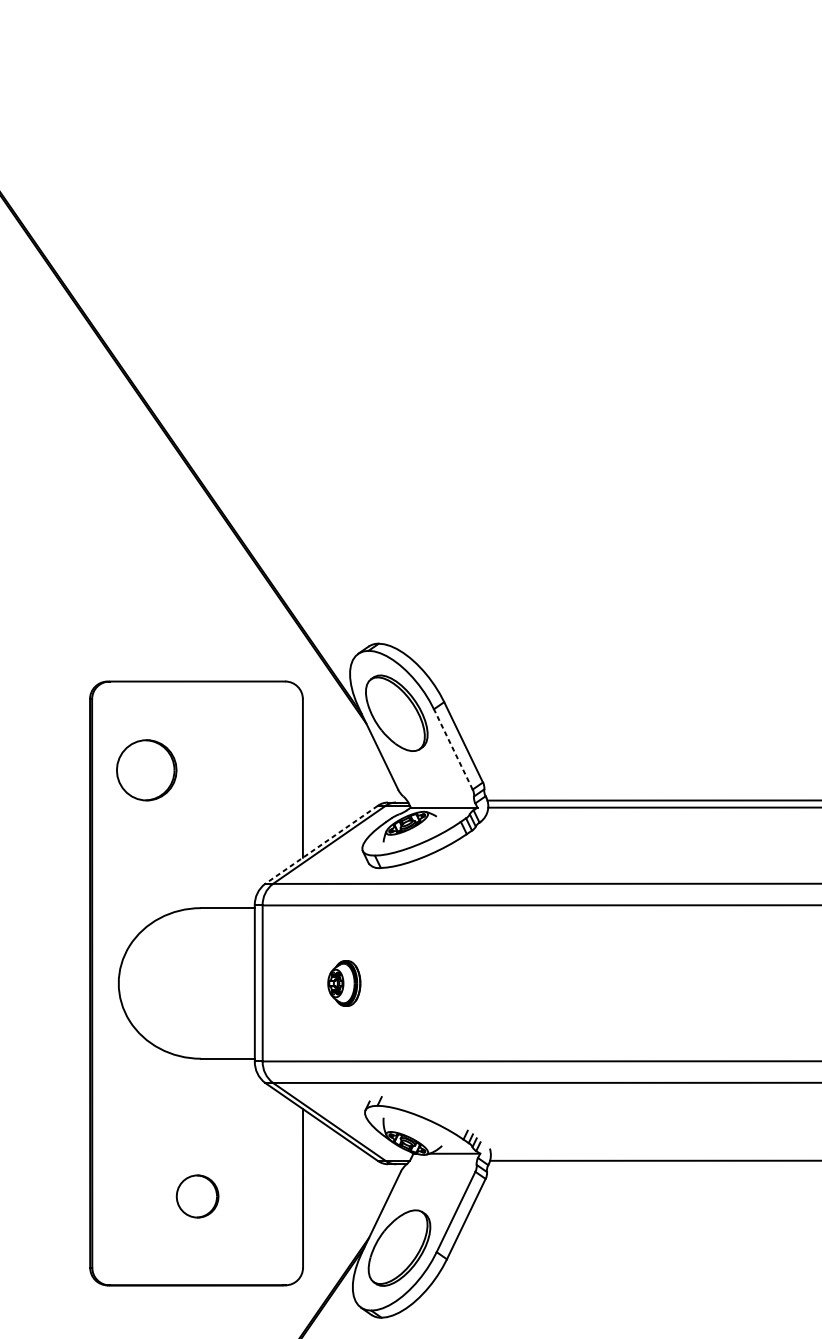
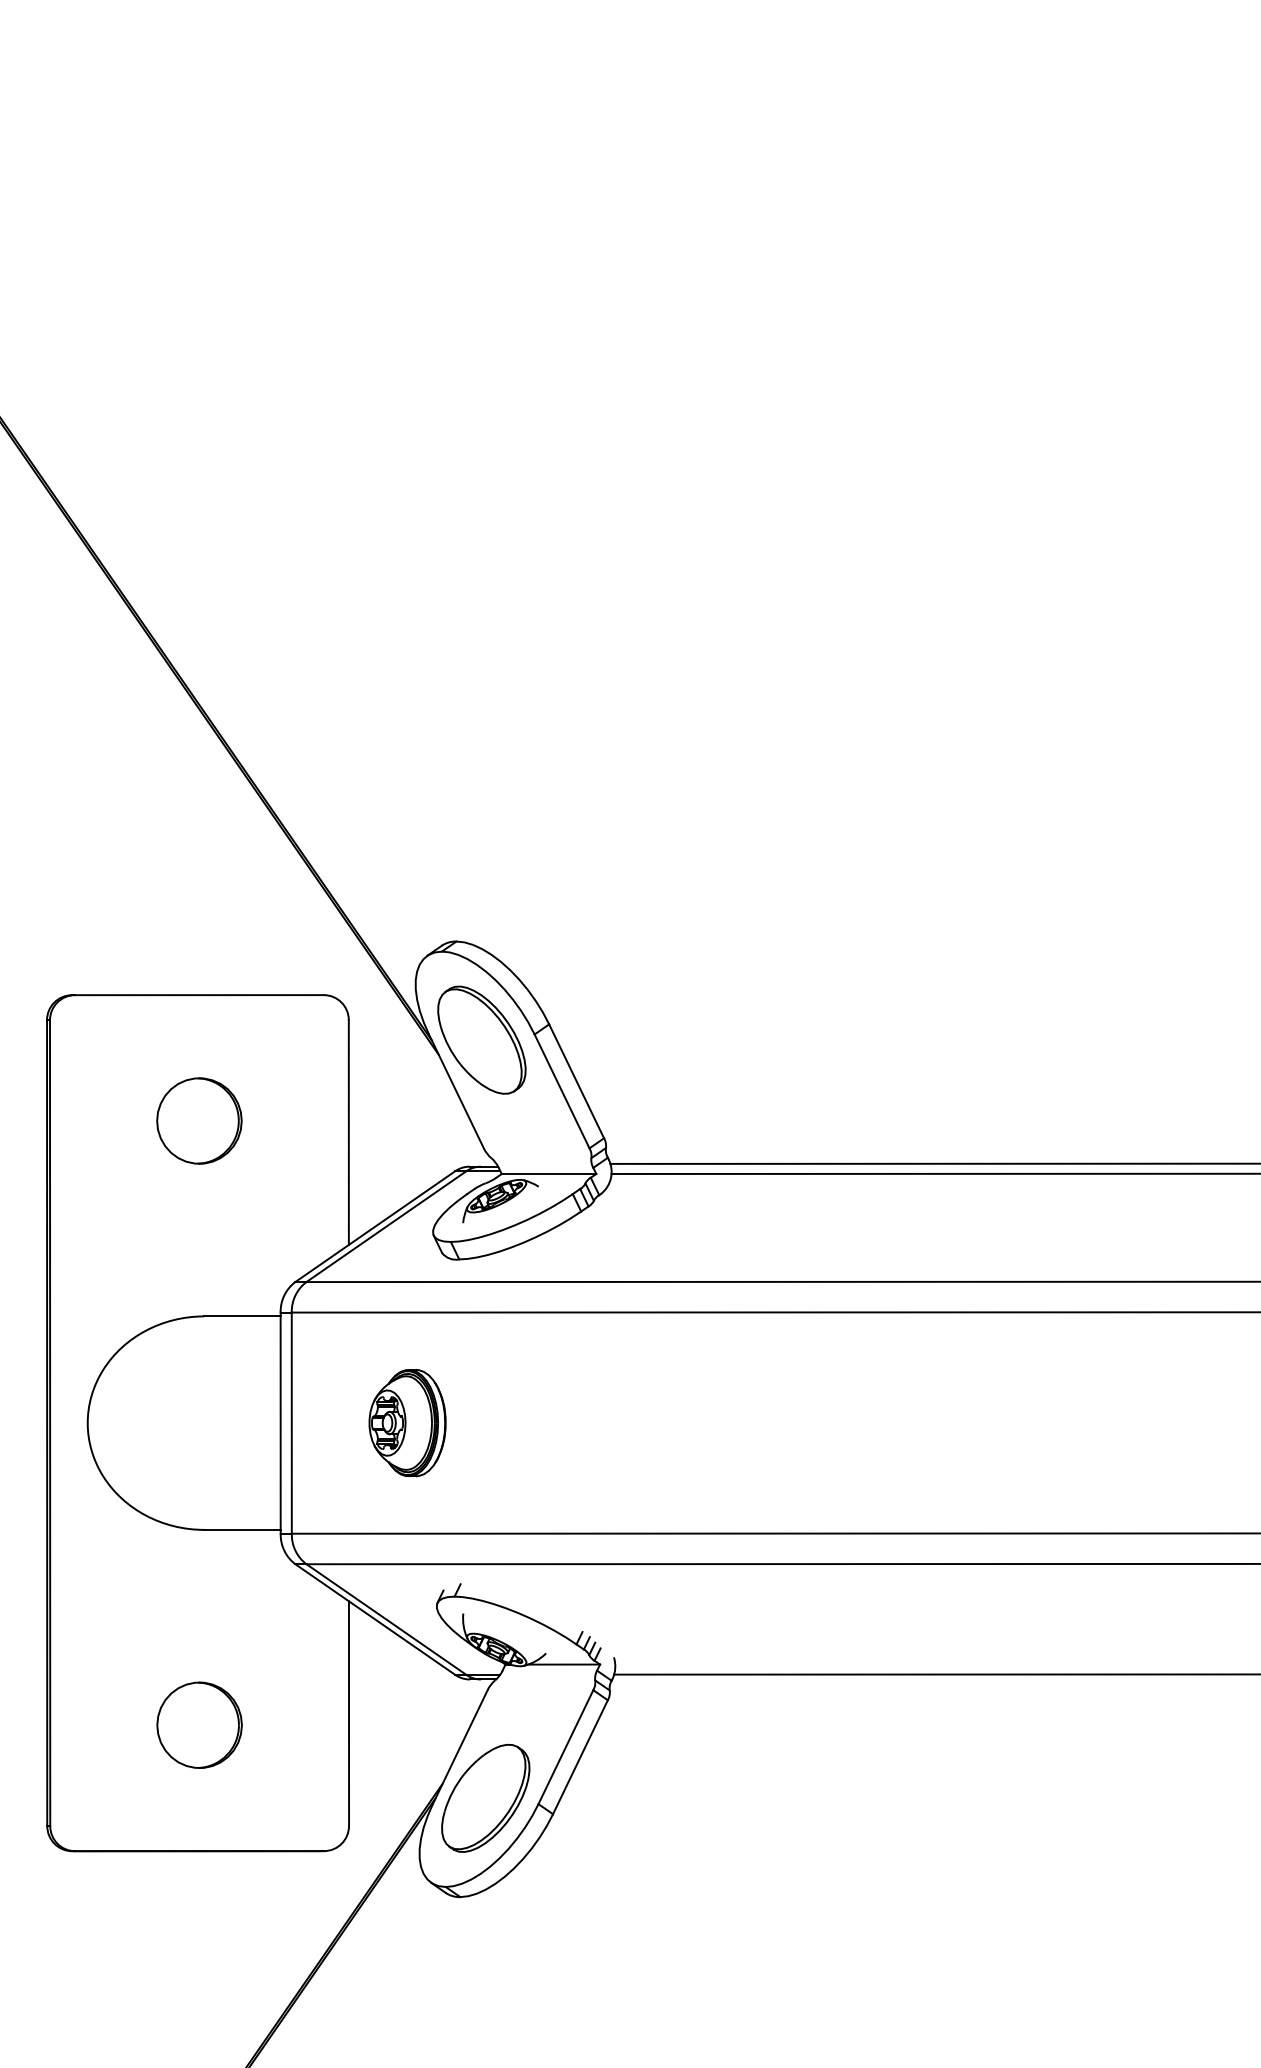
line: (452, 748) -> (561, 1090), dashed -> solid
part: (146, 769) -> (199, 1120), moved
line: (321, 845) -> (374, 1227), dashed -> solid
part: (344, 983) -> (407, 1423), size x1.67
part: (197, 1196) -> (199, 1724), size x1.43

